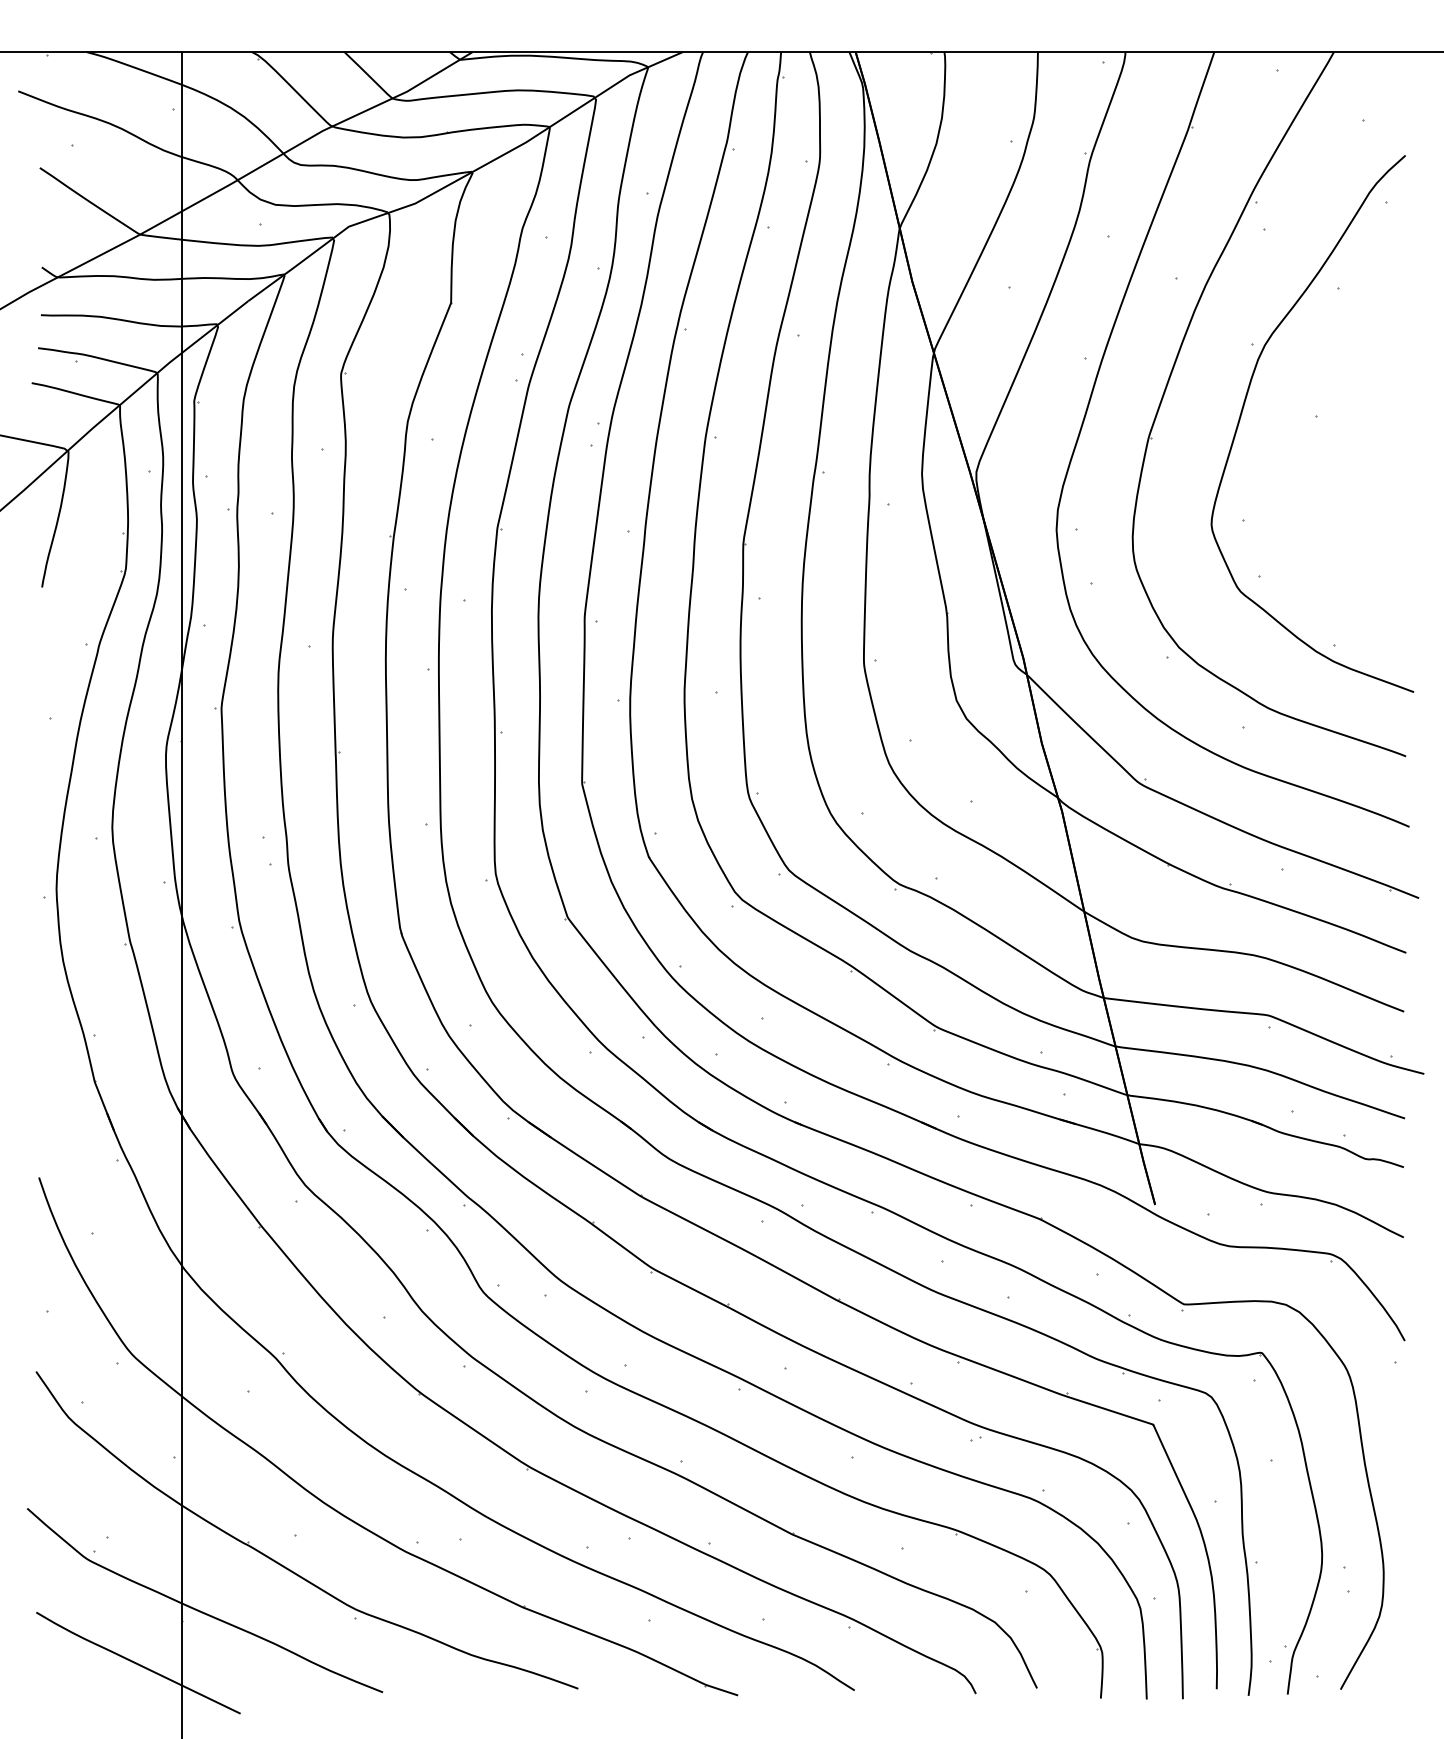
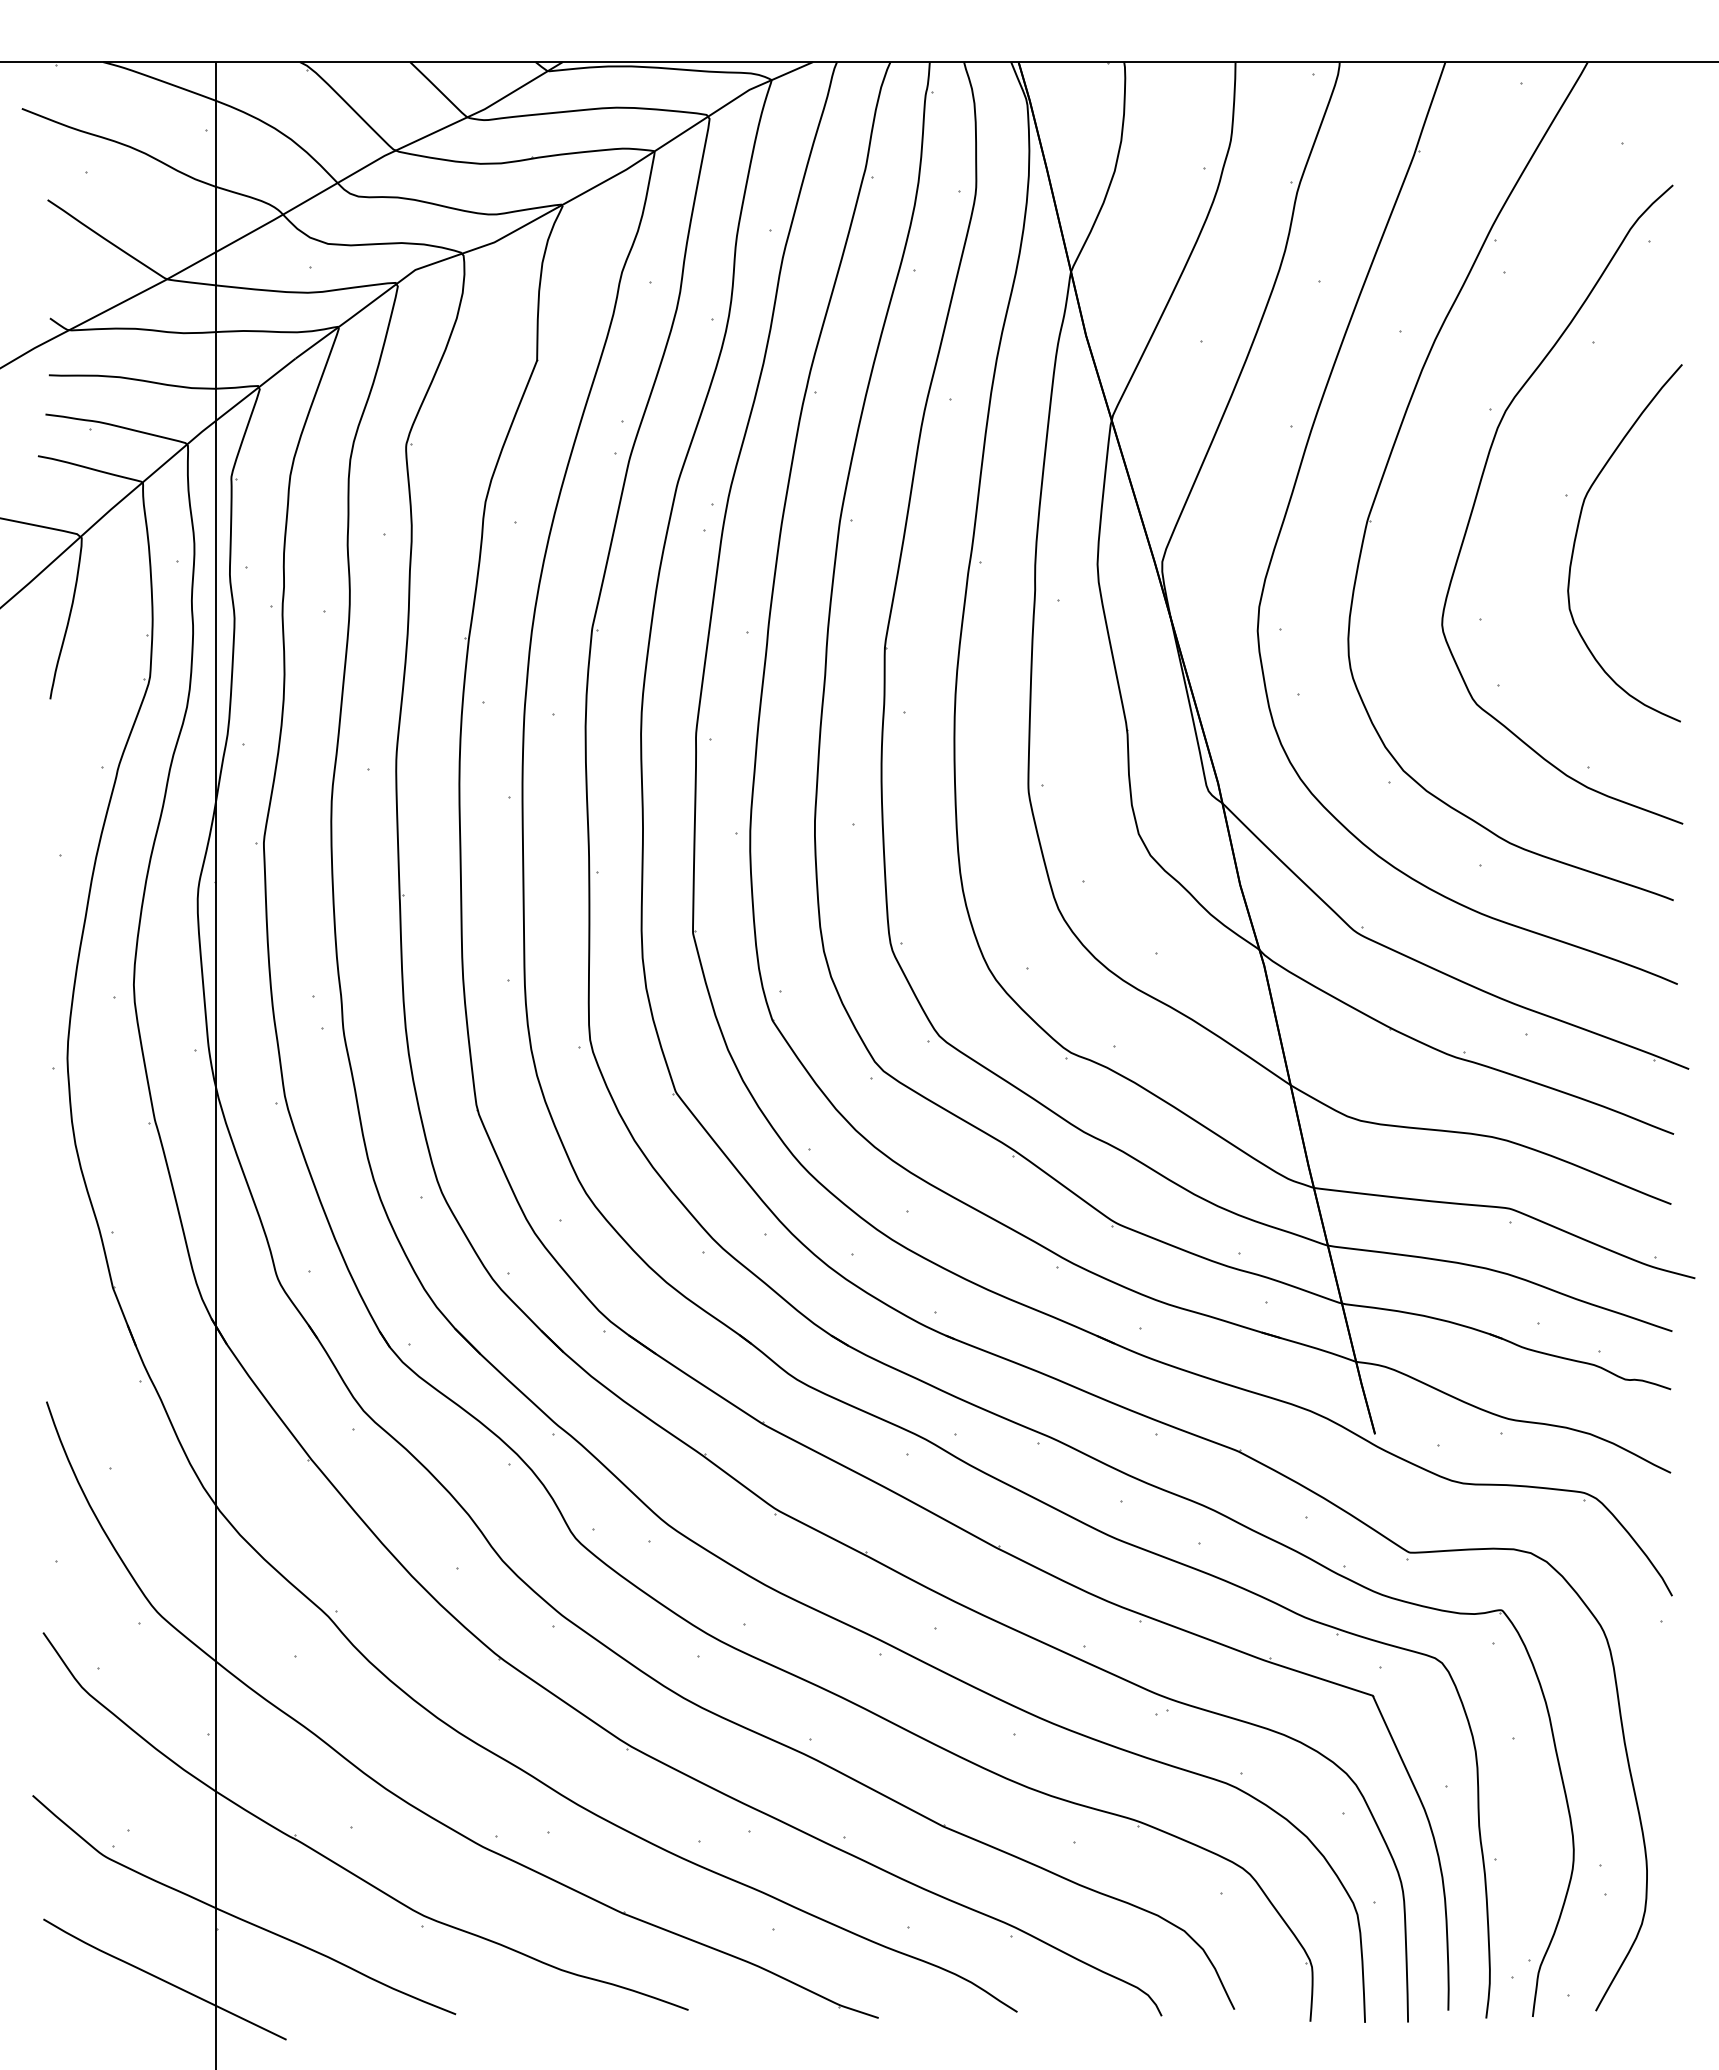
curve: (1325, 448) -> (1577, 534), added

